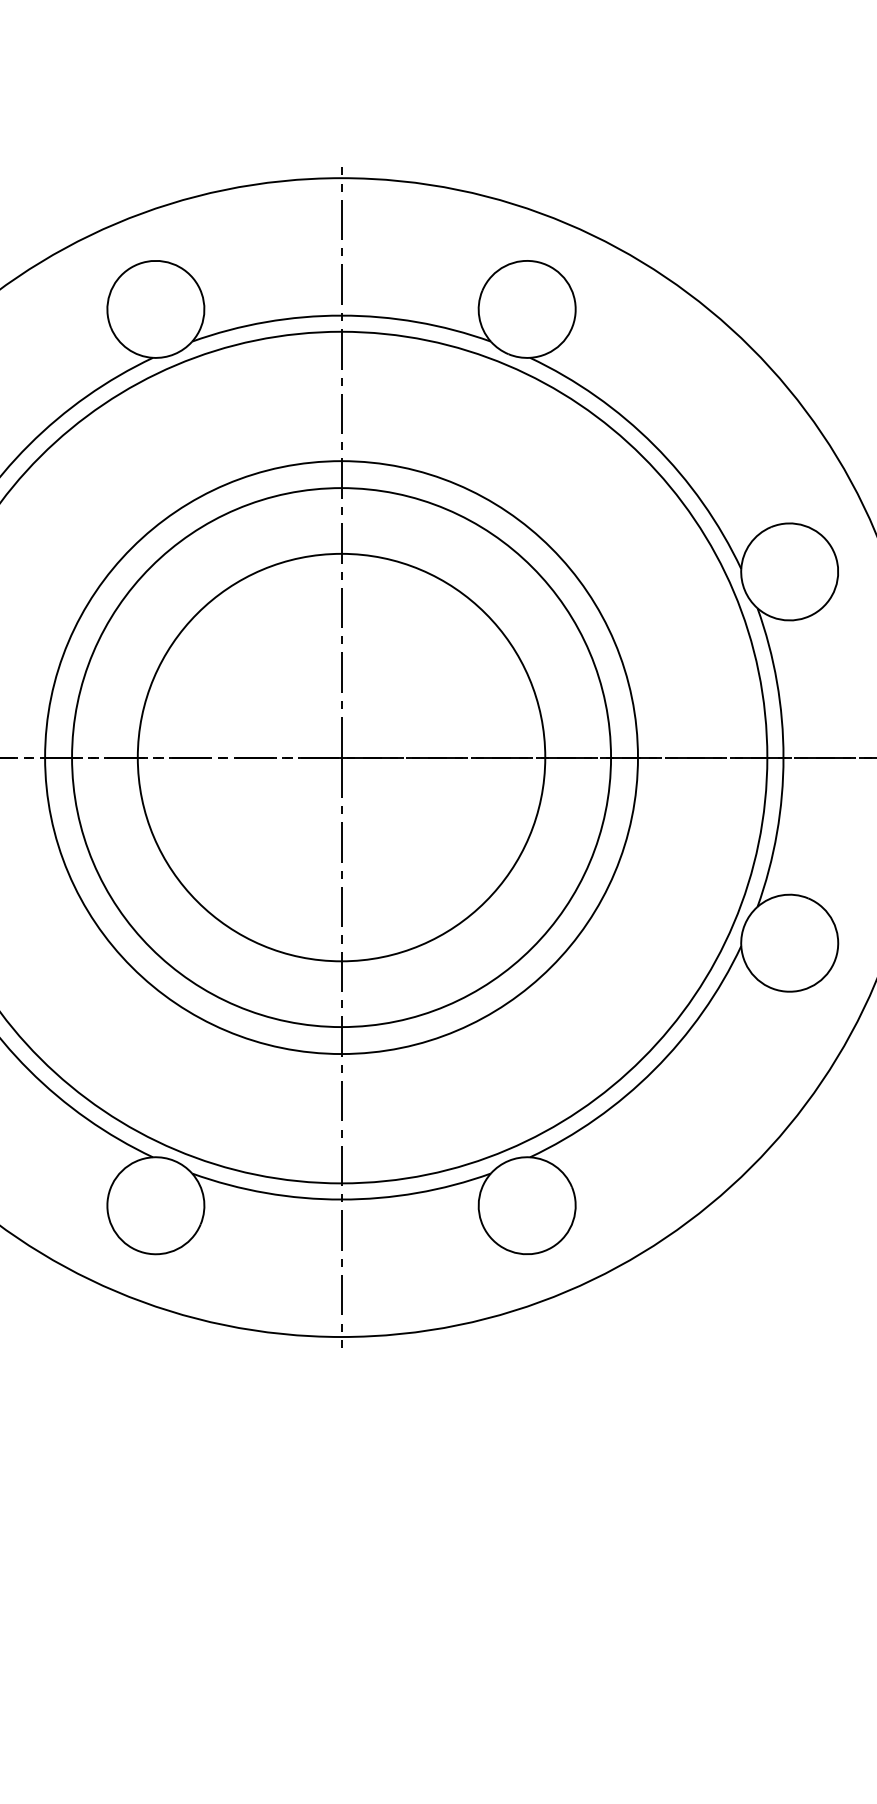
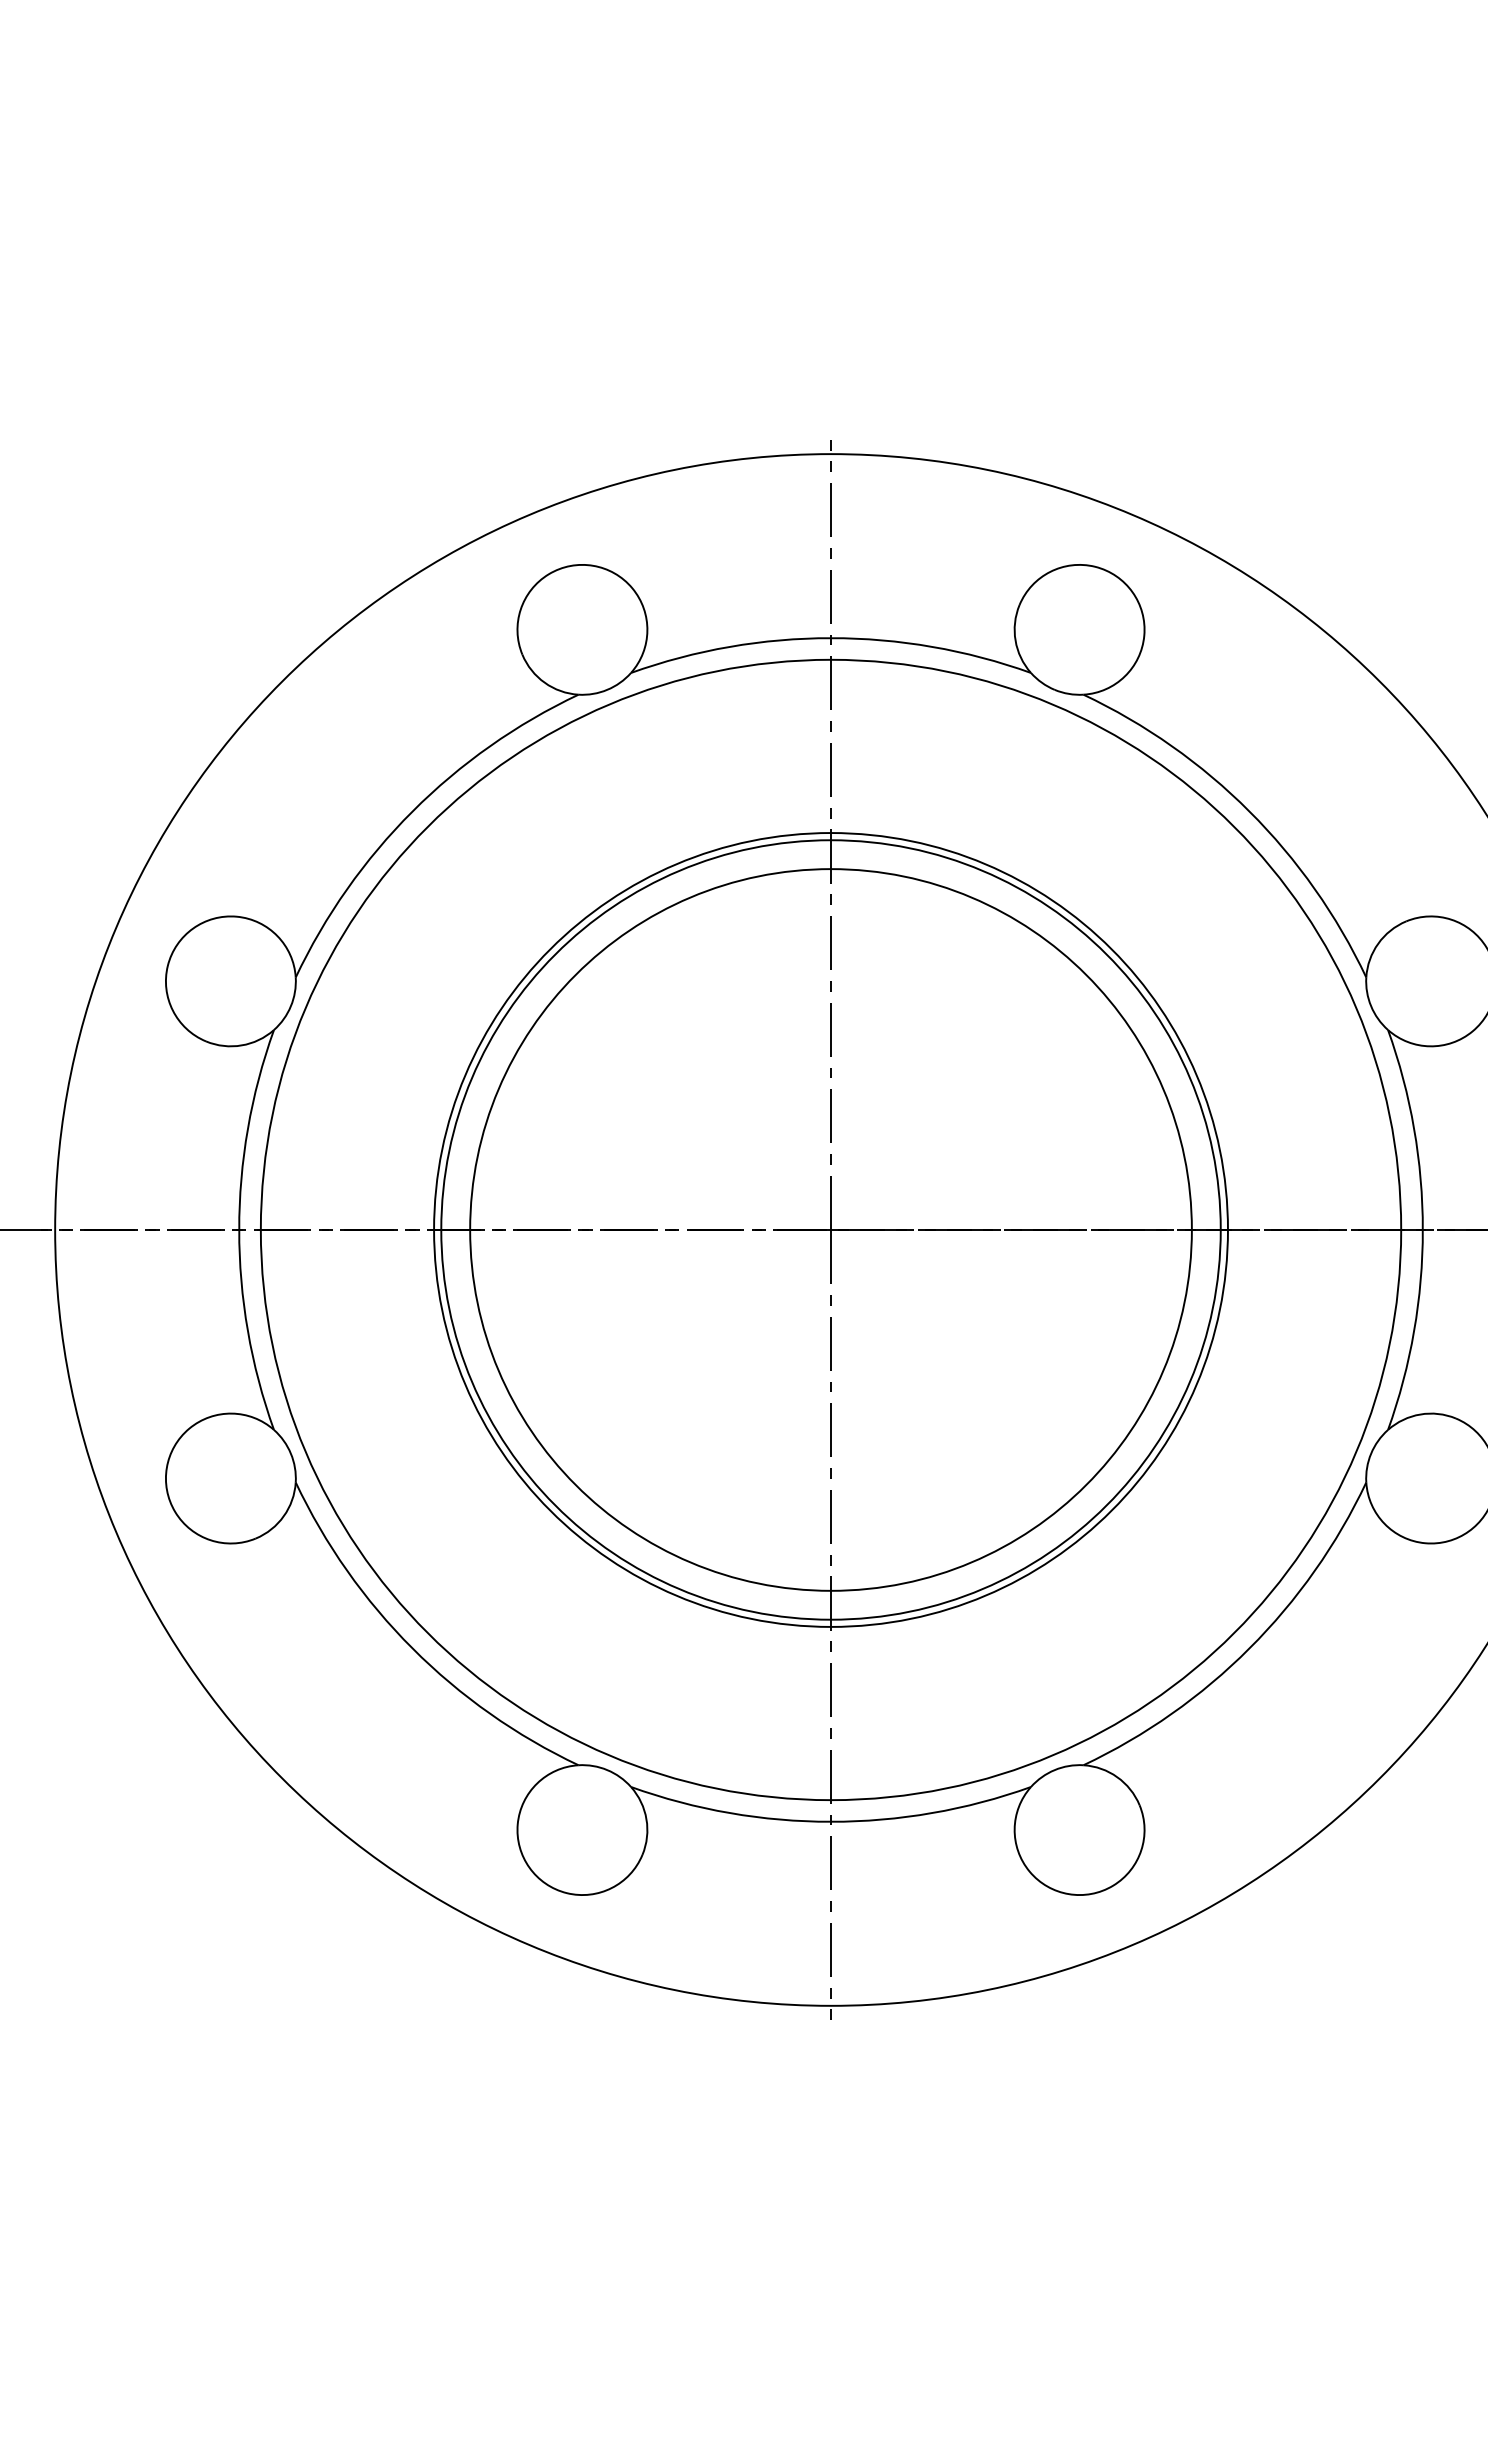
circle: (341, 757) -> (830, 1229), size x1.43

